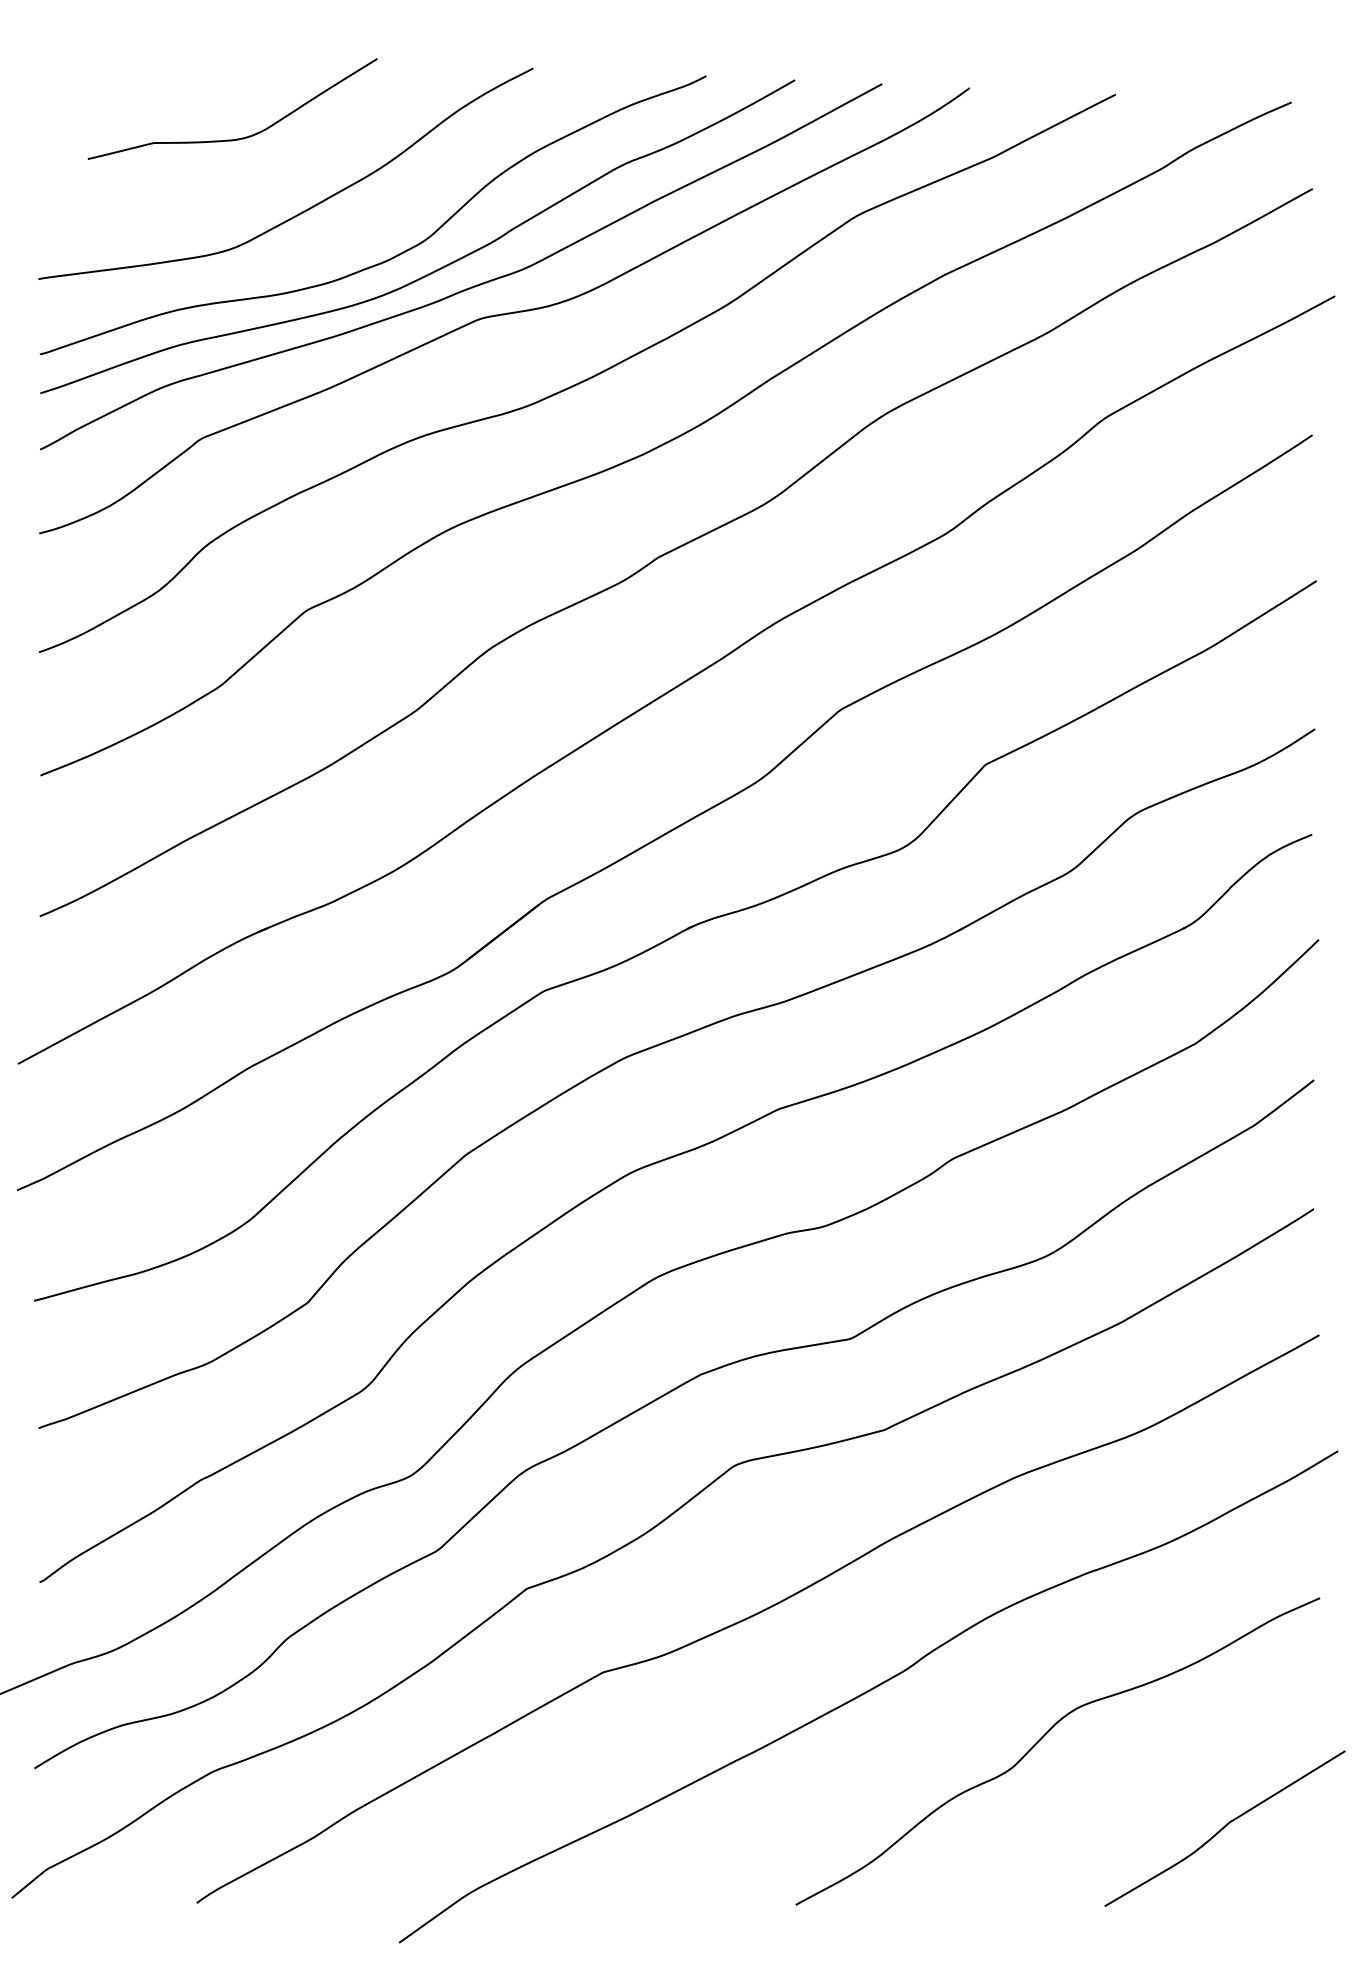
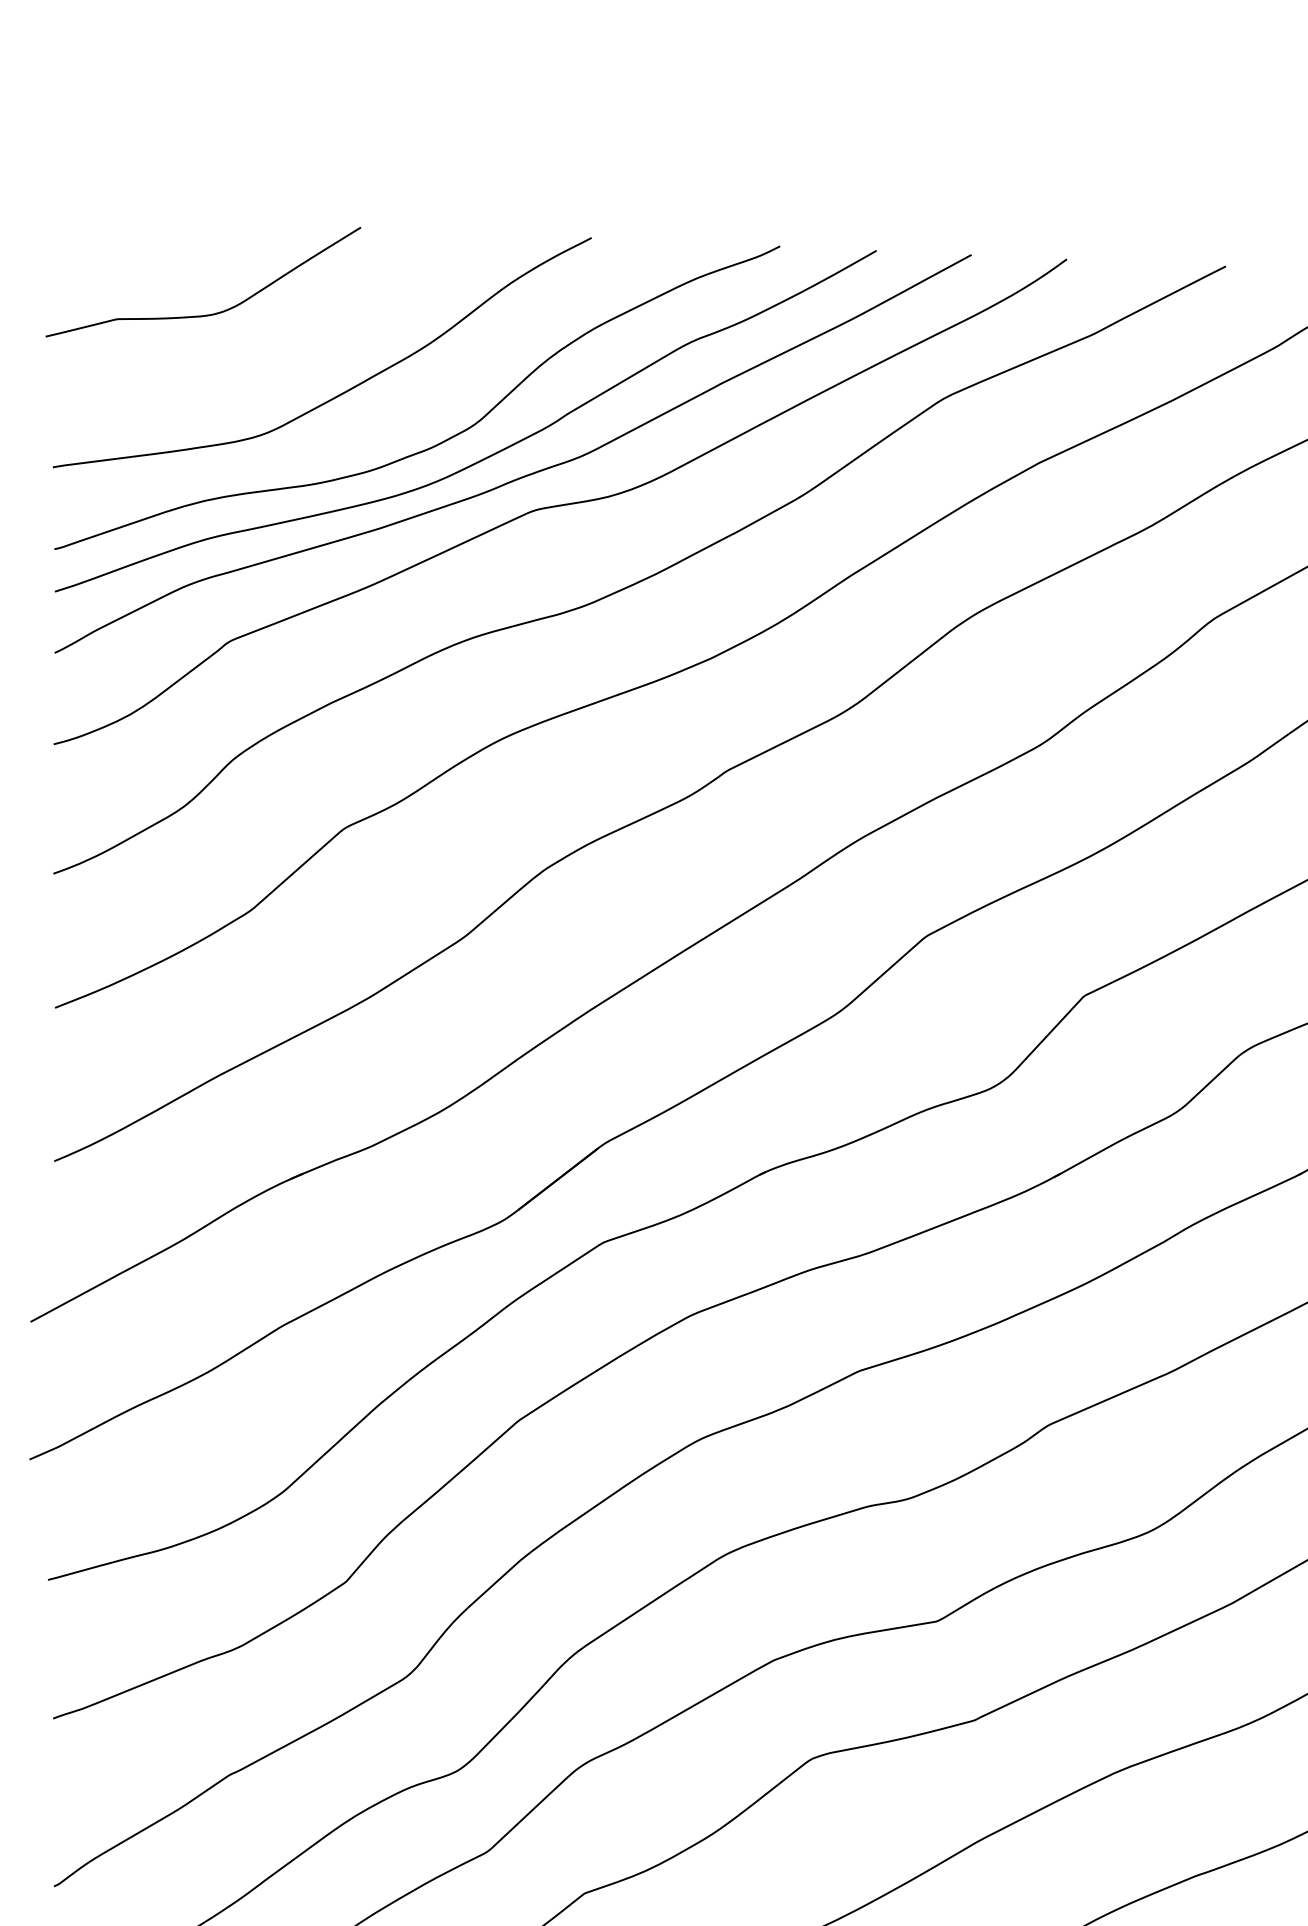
curve: (236, 138) -> (207, 314), moved

